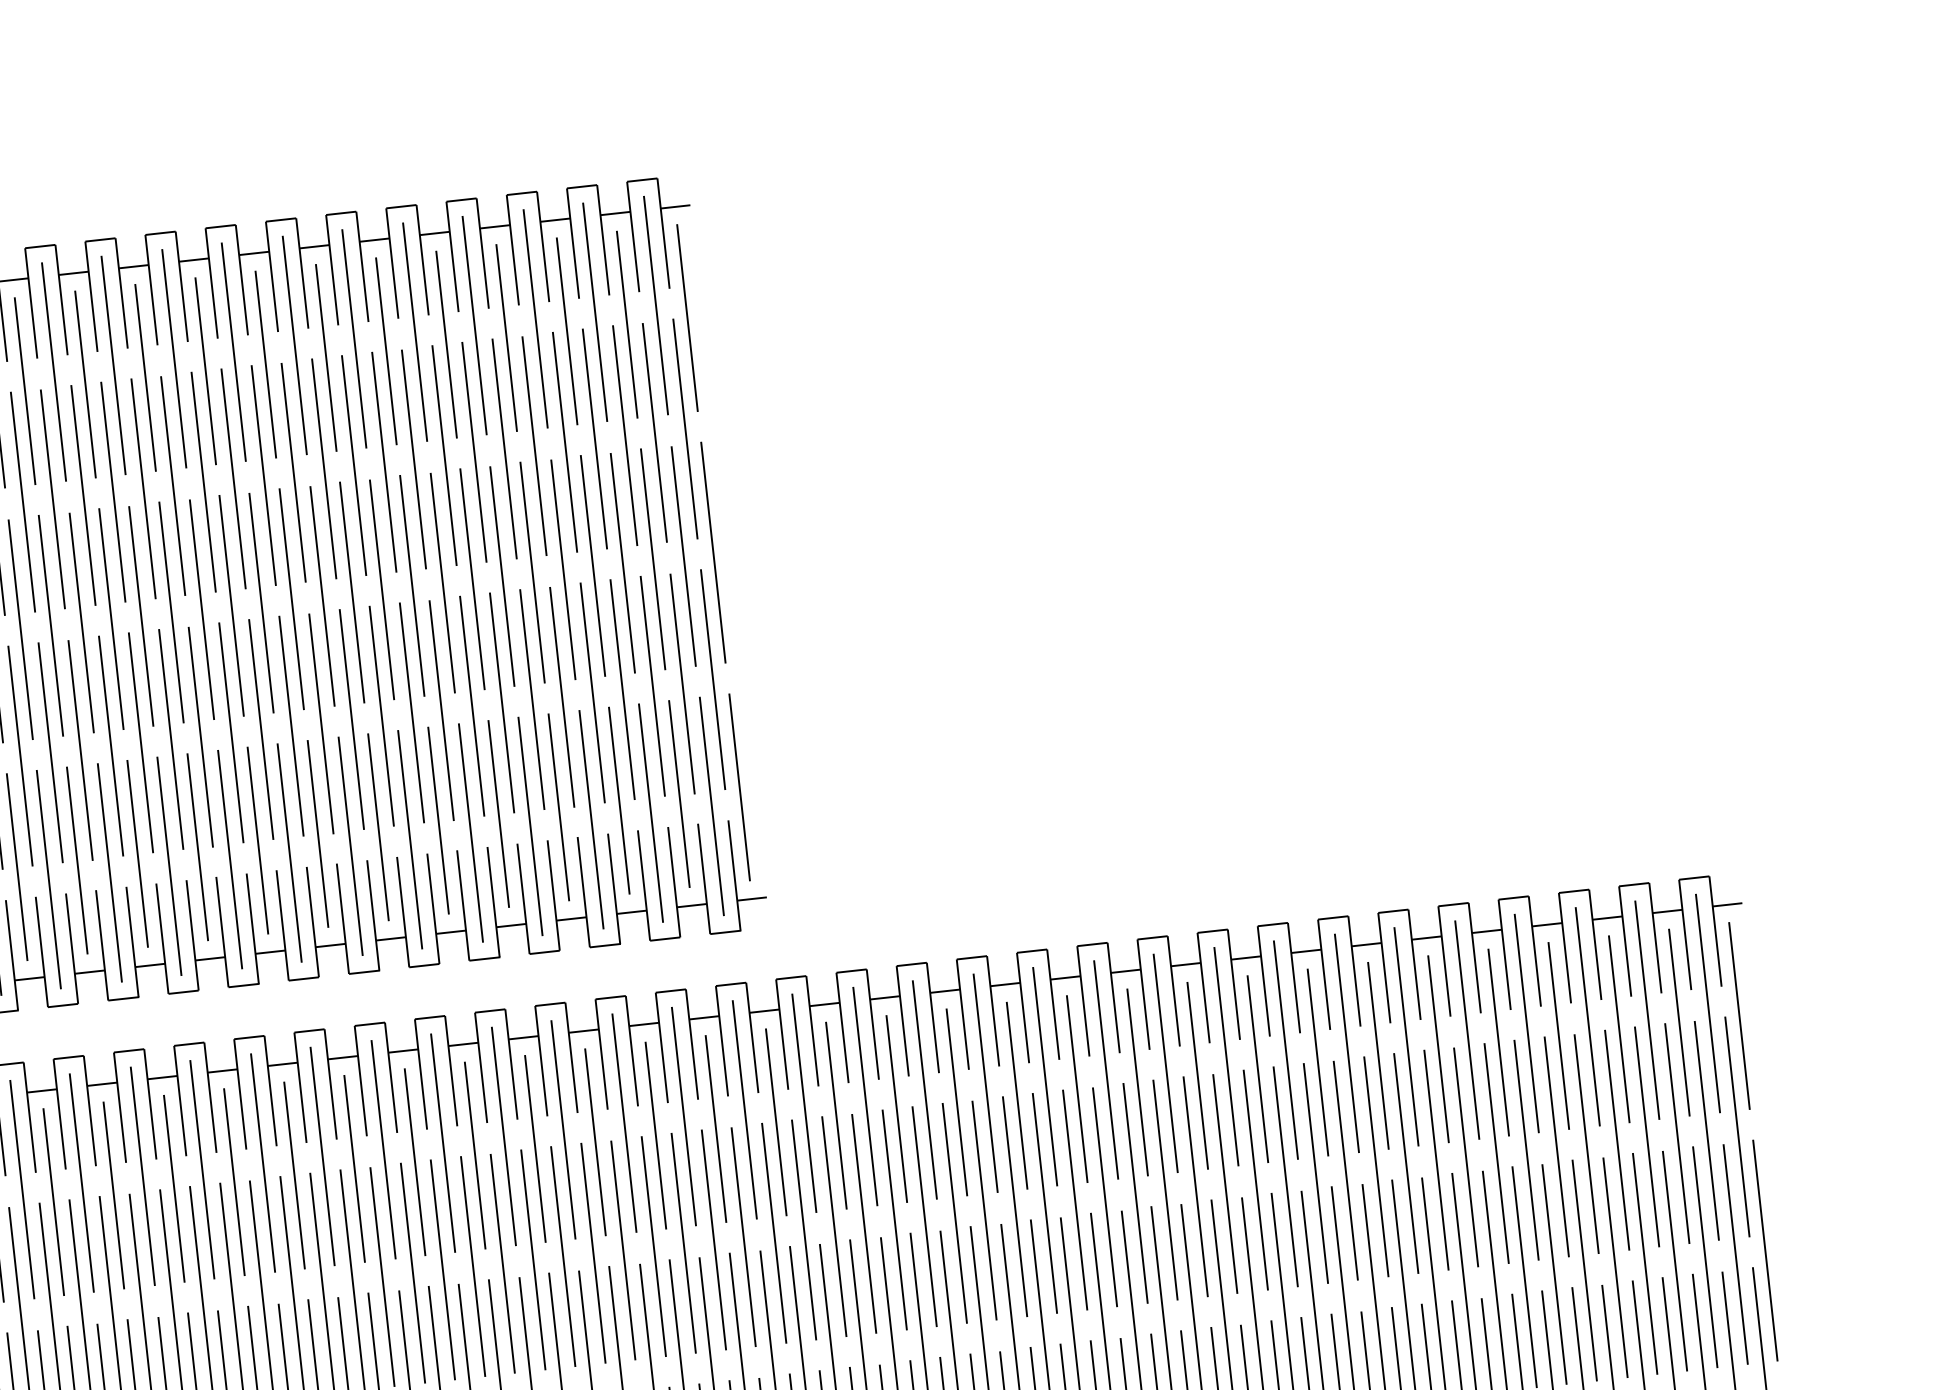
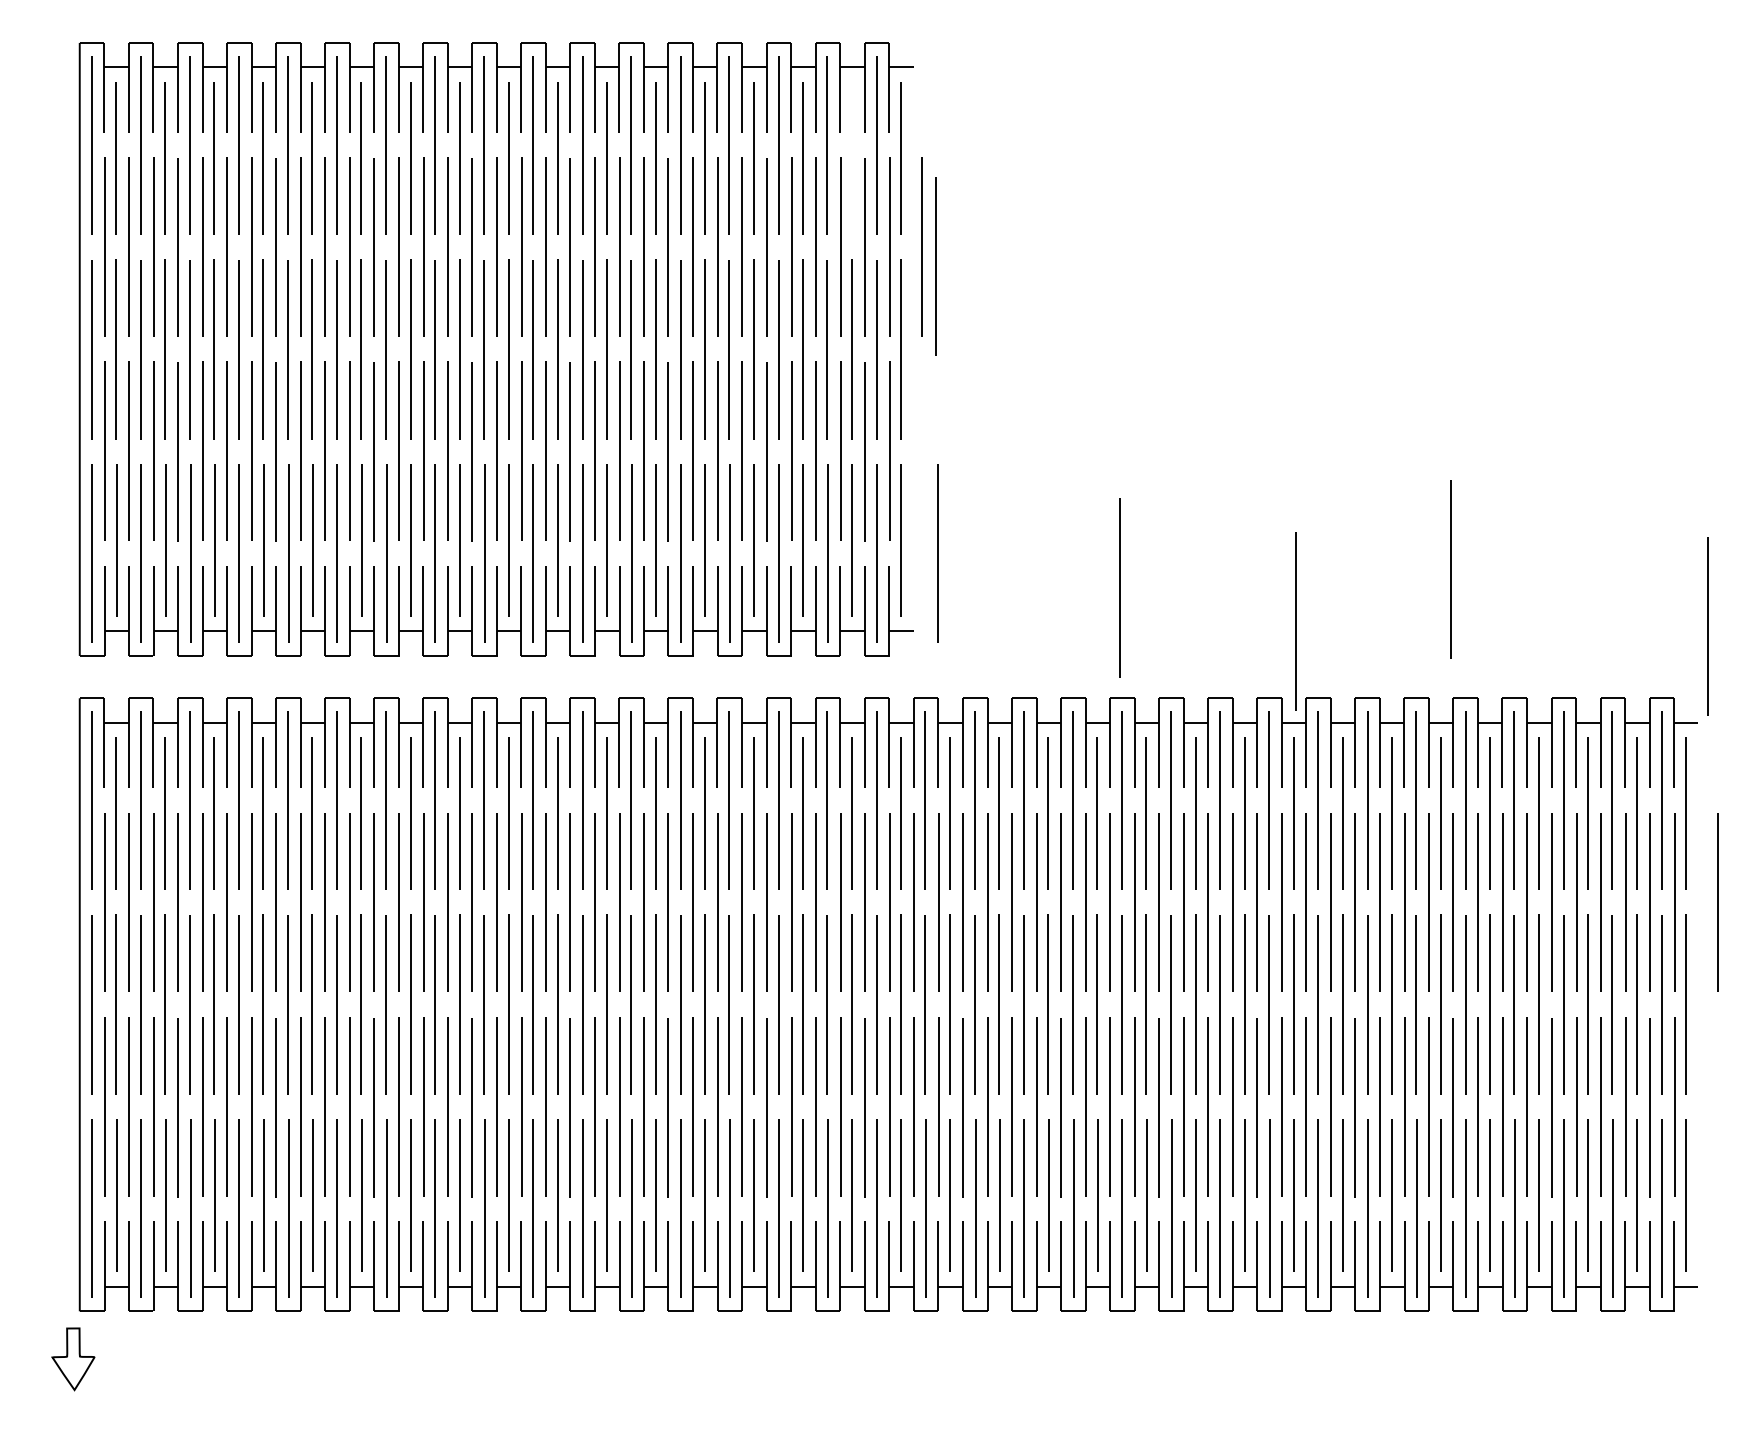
line: (626, 325) -> (851, 158), removed
line: (724, 423) -> (921, 246), added
line: (744, 446) -> (935, 266), added
line: (1417, 748) -> (1450, 569), added
line: (1740, 783) -> (1707, 626), added
line: (785, 798) -> (937, 553), added
line: (1013, 815) -> (1119, 587), added
line: (1234, 833) -> (1295, 621), added
line: (1790, 1121) -> (1717, 902), added

